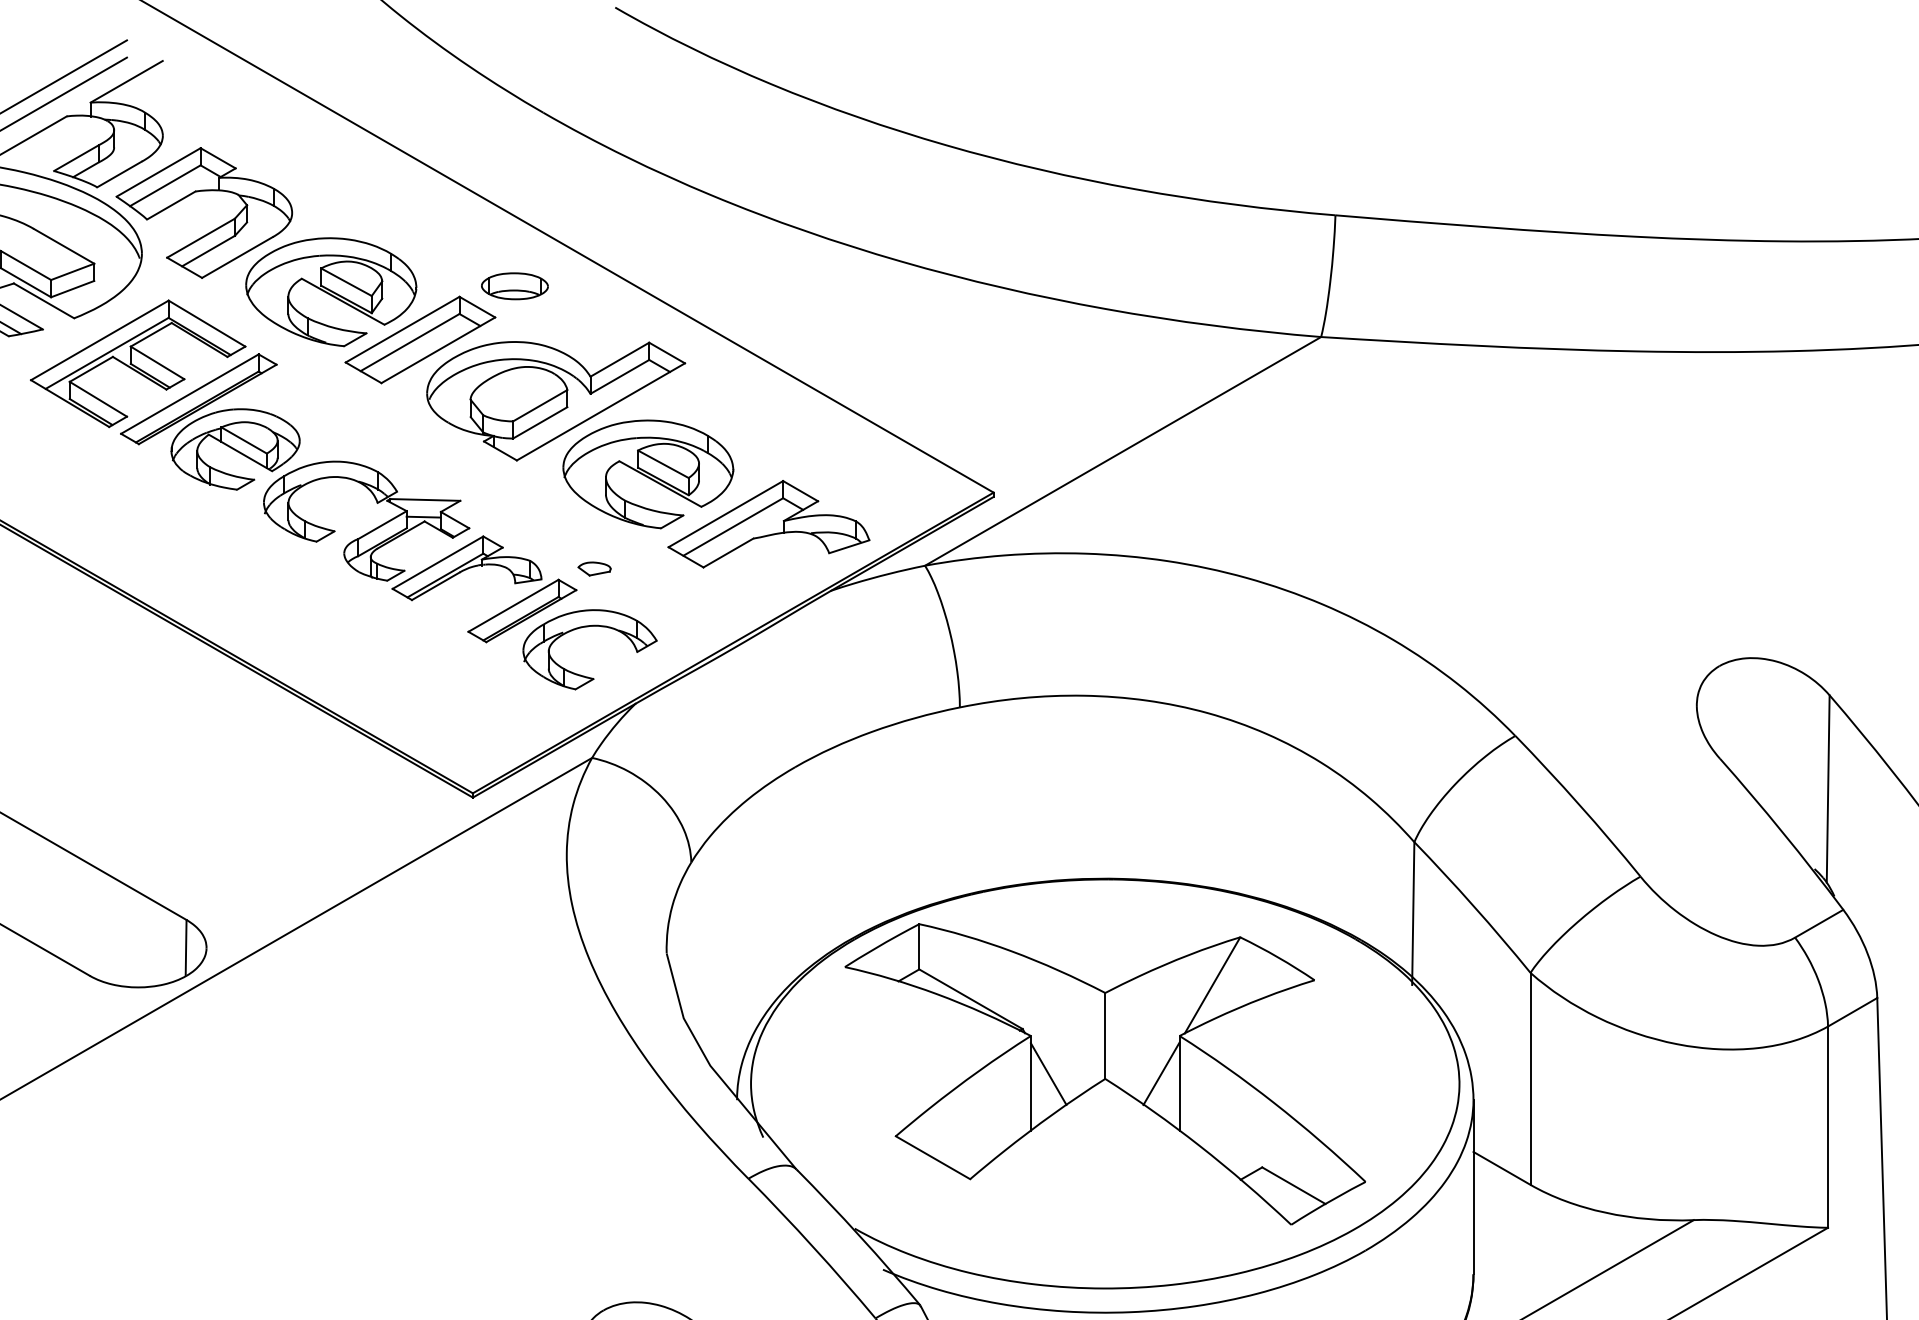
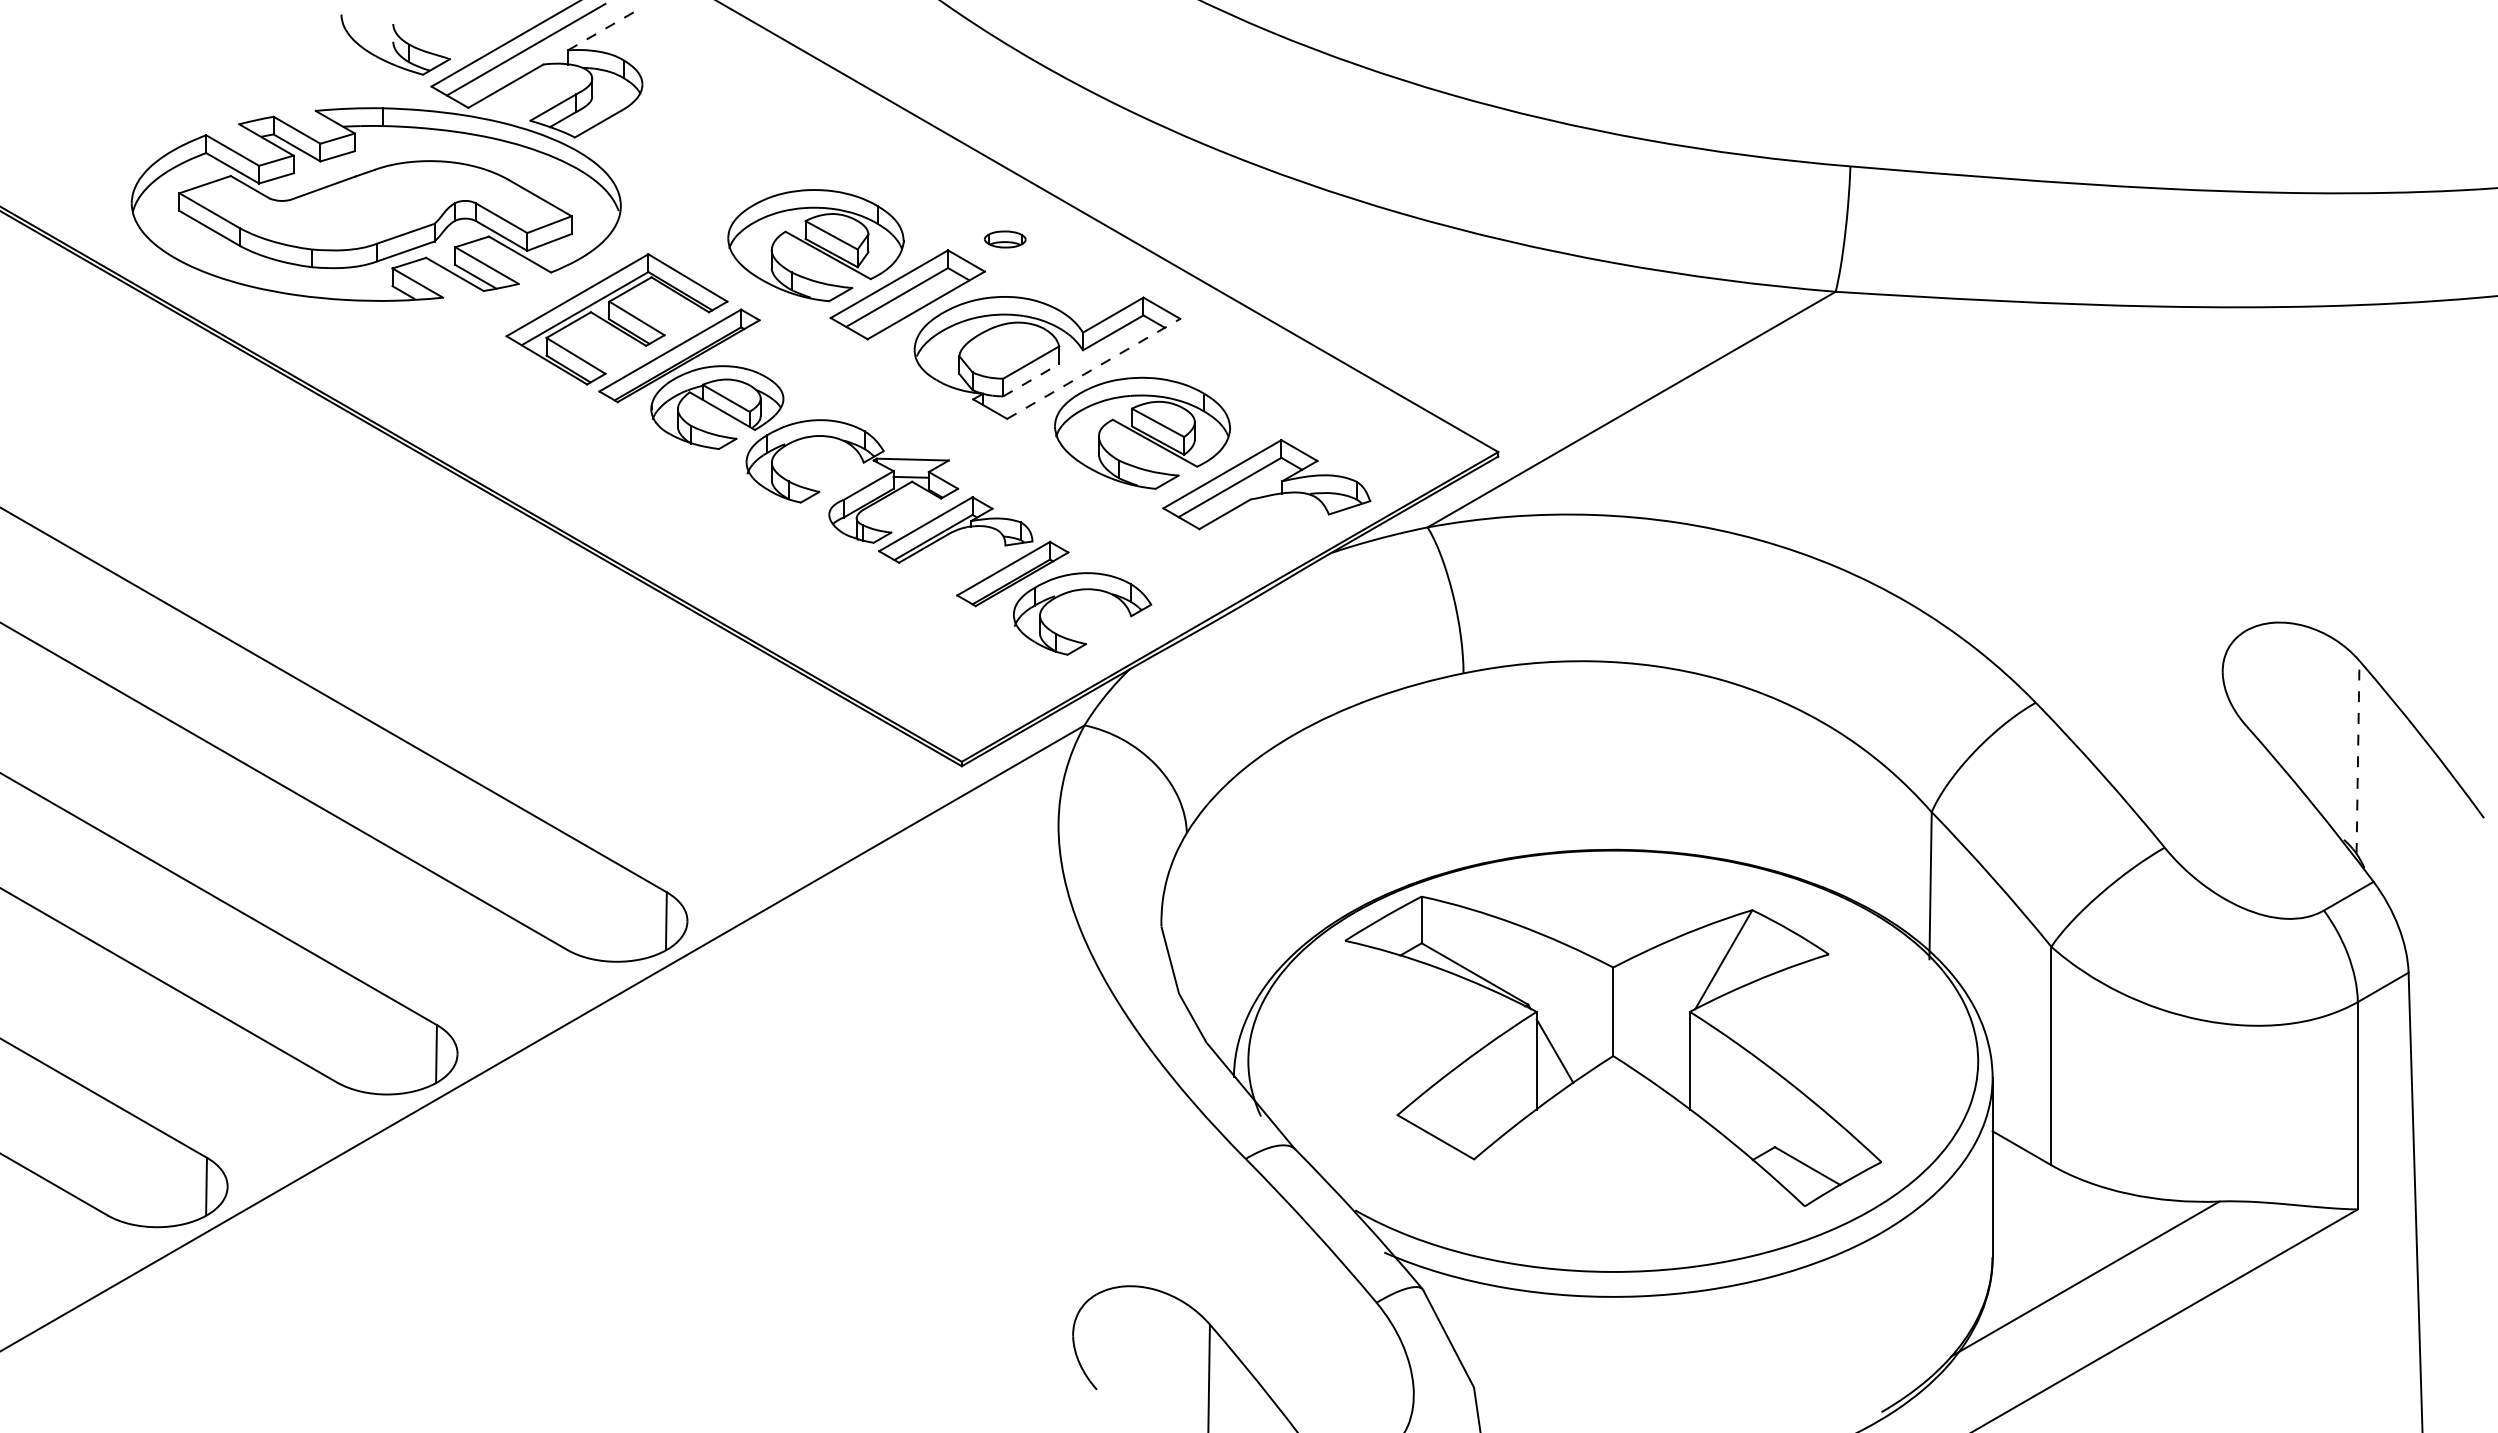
line: (127, 81) -> (605, 28), solid -> dashed
part: (213, 229) -> (694, 181), removed
part: (515, 286) -> (1005, 239), size x0.6
line: (601, 411) -> (1094, 368), solid -> dashed
line: (540, 422) -> (1031, 379), solid -> dashed
part: (593, 568) -> (1086, 530), removed
line: (1828, 788) -> (2358, 756), solid -> dashed
line: (1160, 1073) -> (1670, 1050), removed

